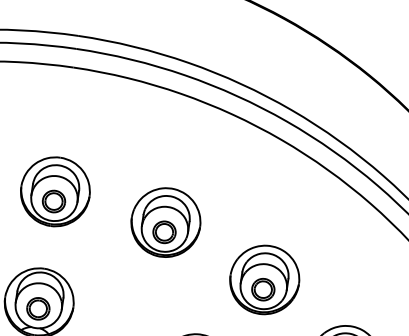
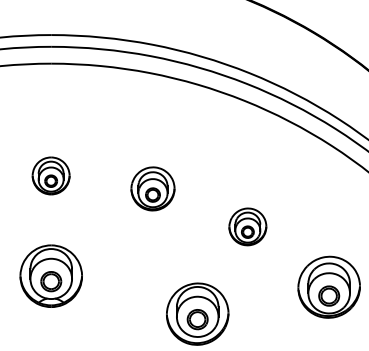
part: (54, 191) -> (50, 175), size x0.6
part: (165, 222) -> (152, 188), size x0.7
part: (264, 279) -> (247, 226), size x0.6

